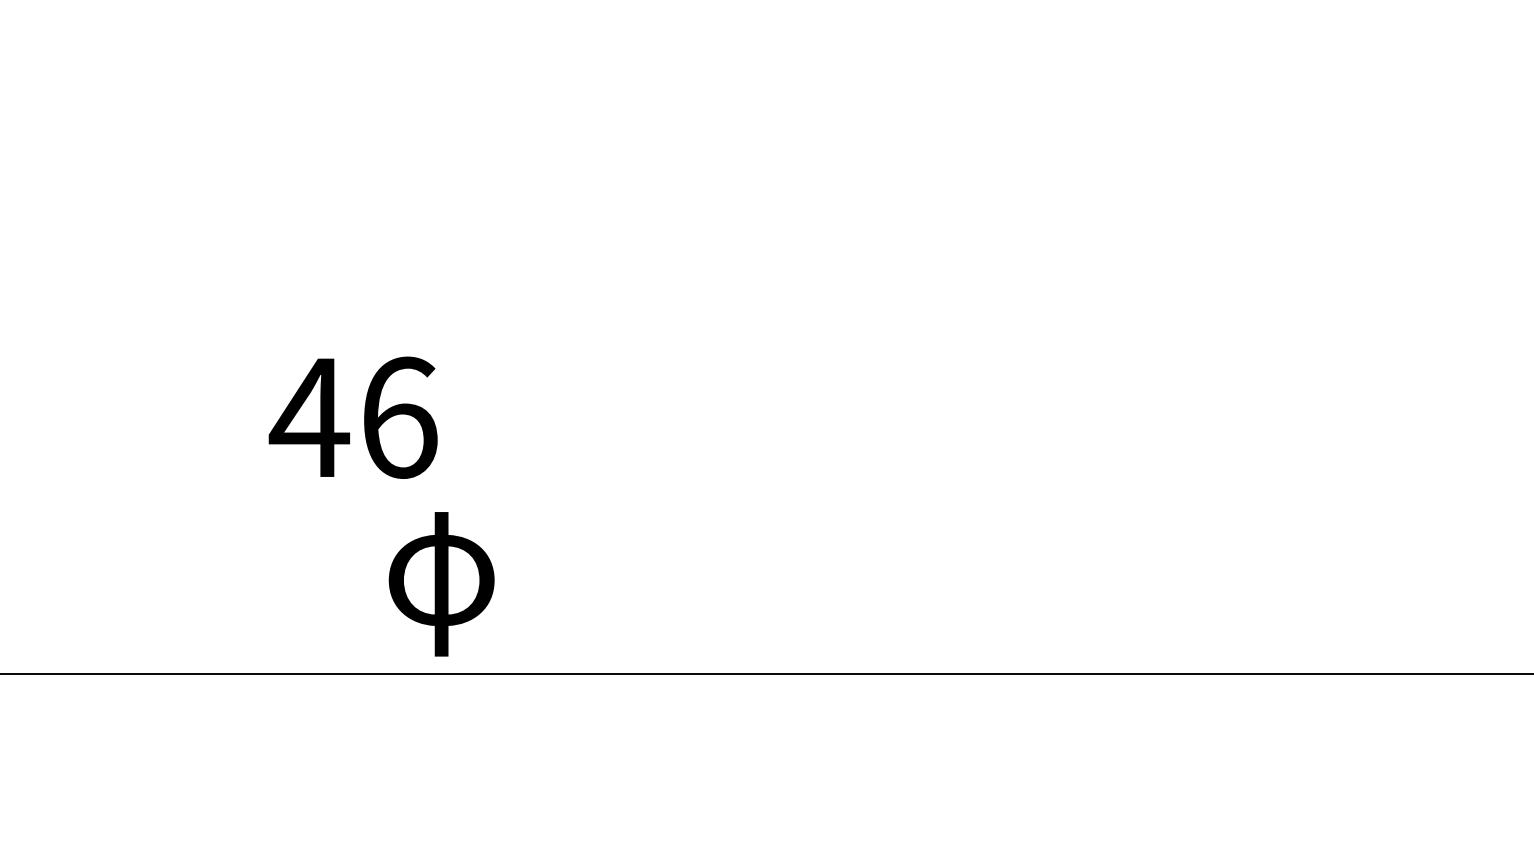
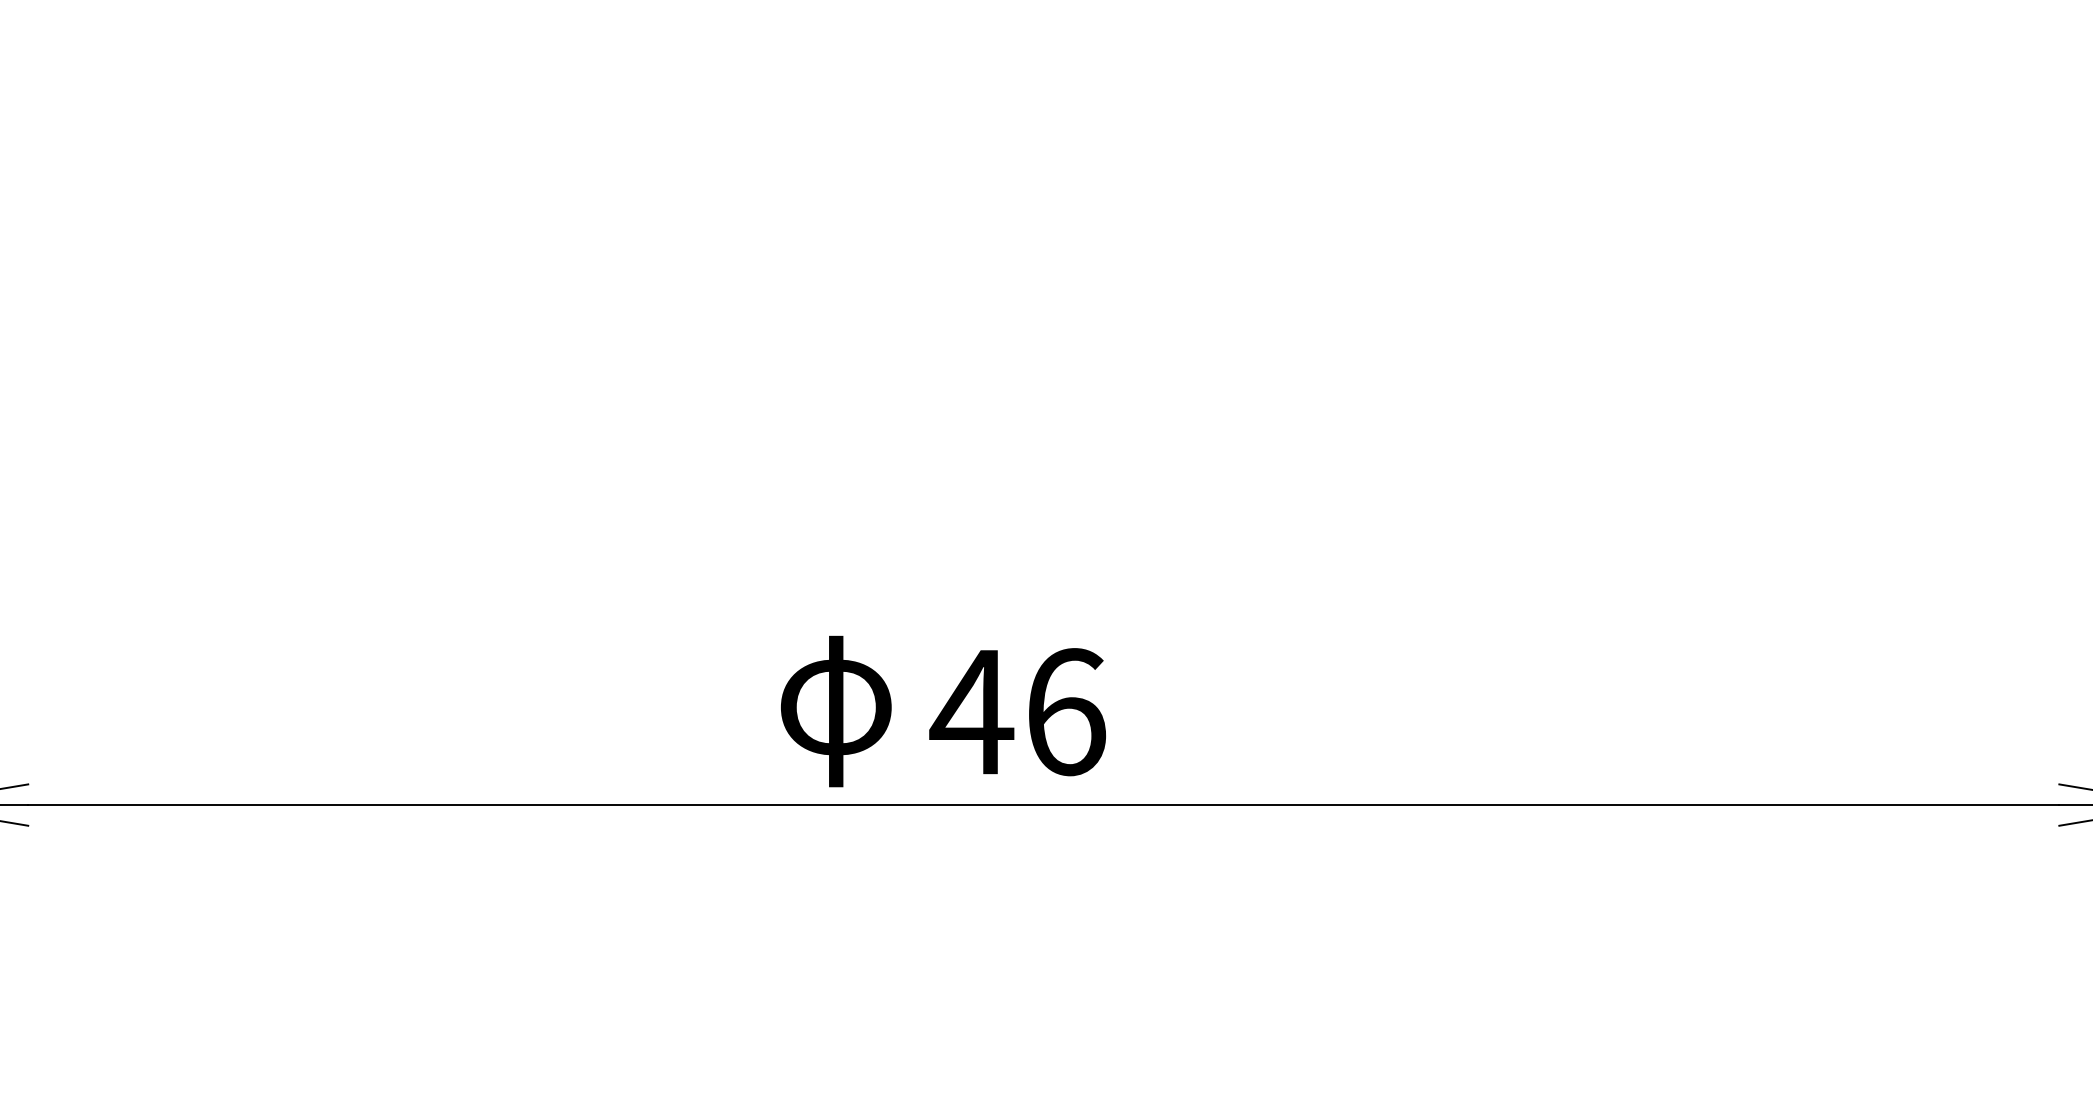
text: (353, 418) -> (1017, 712), moved

